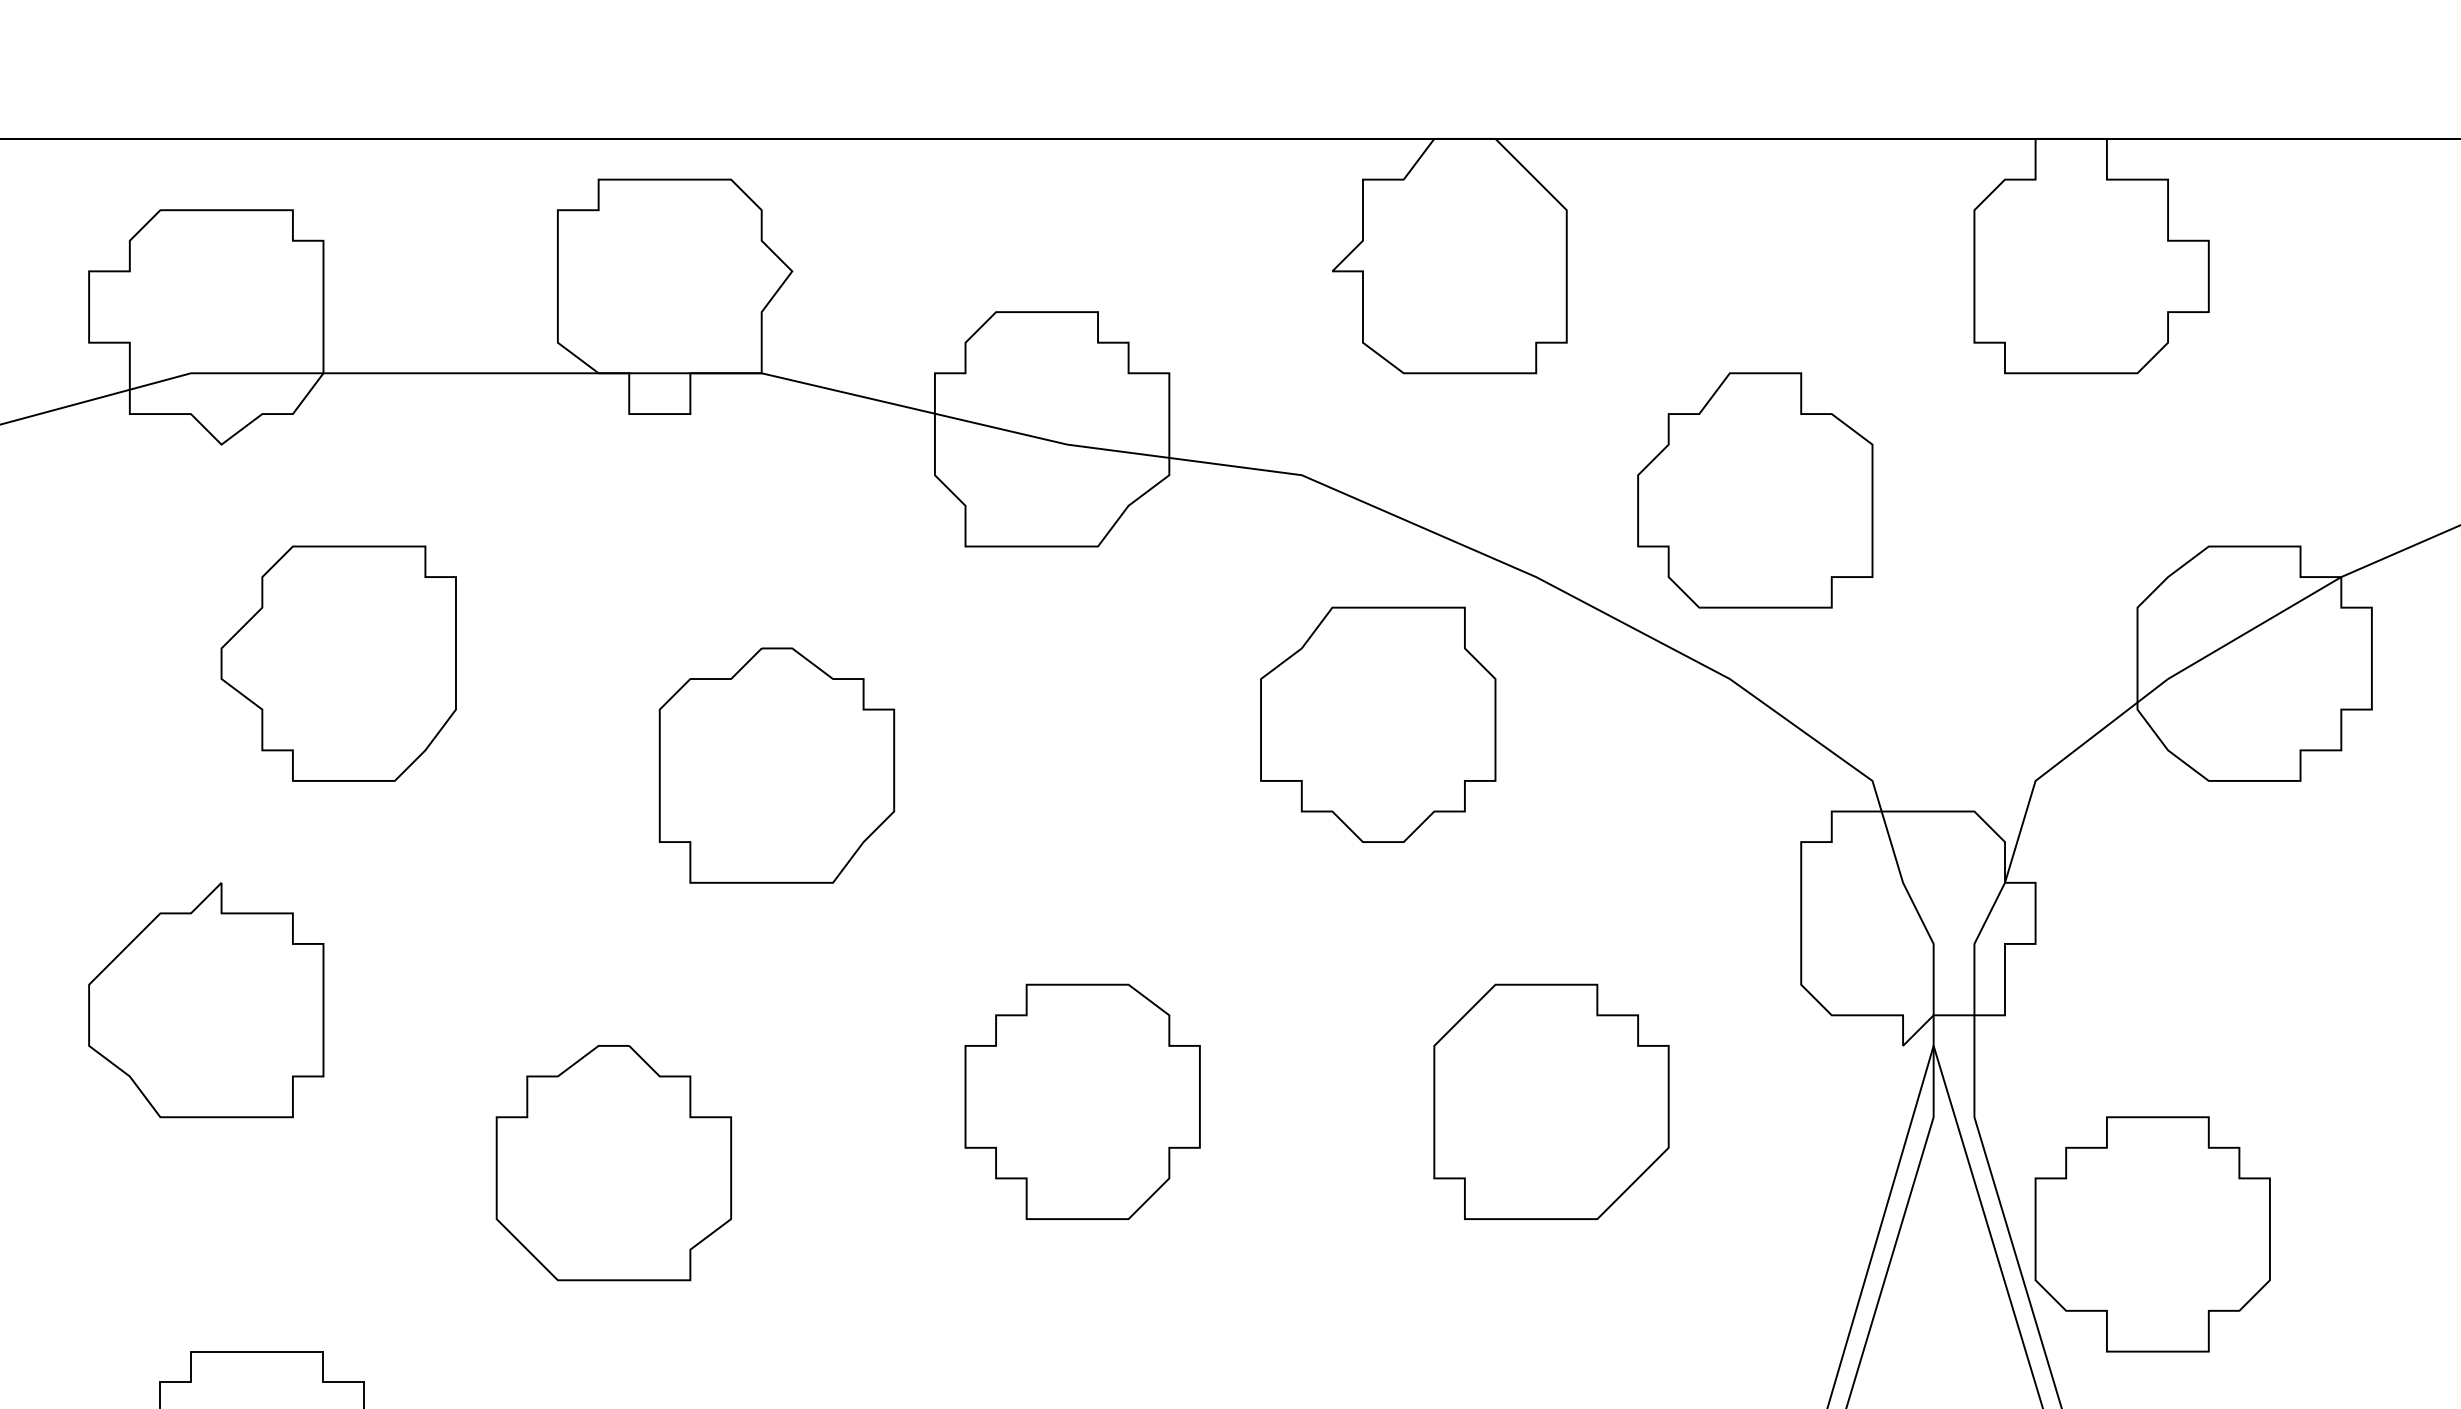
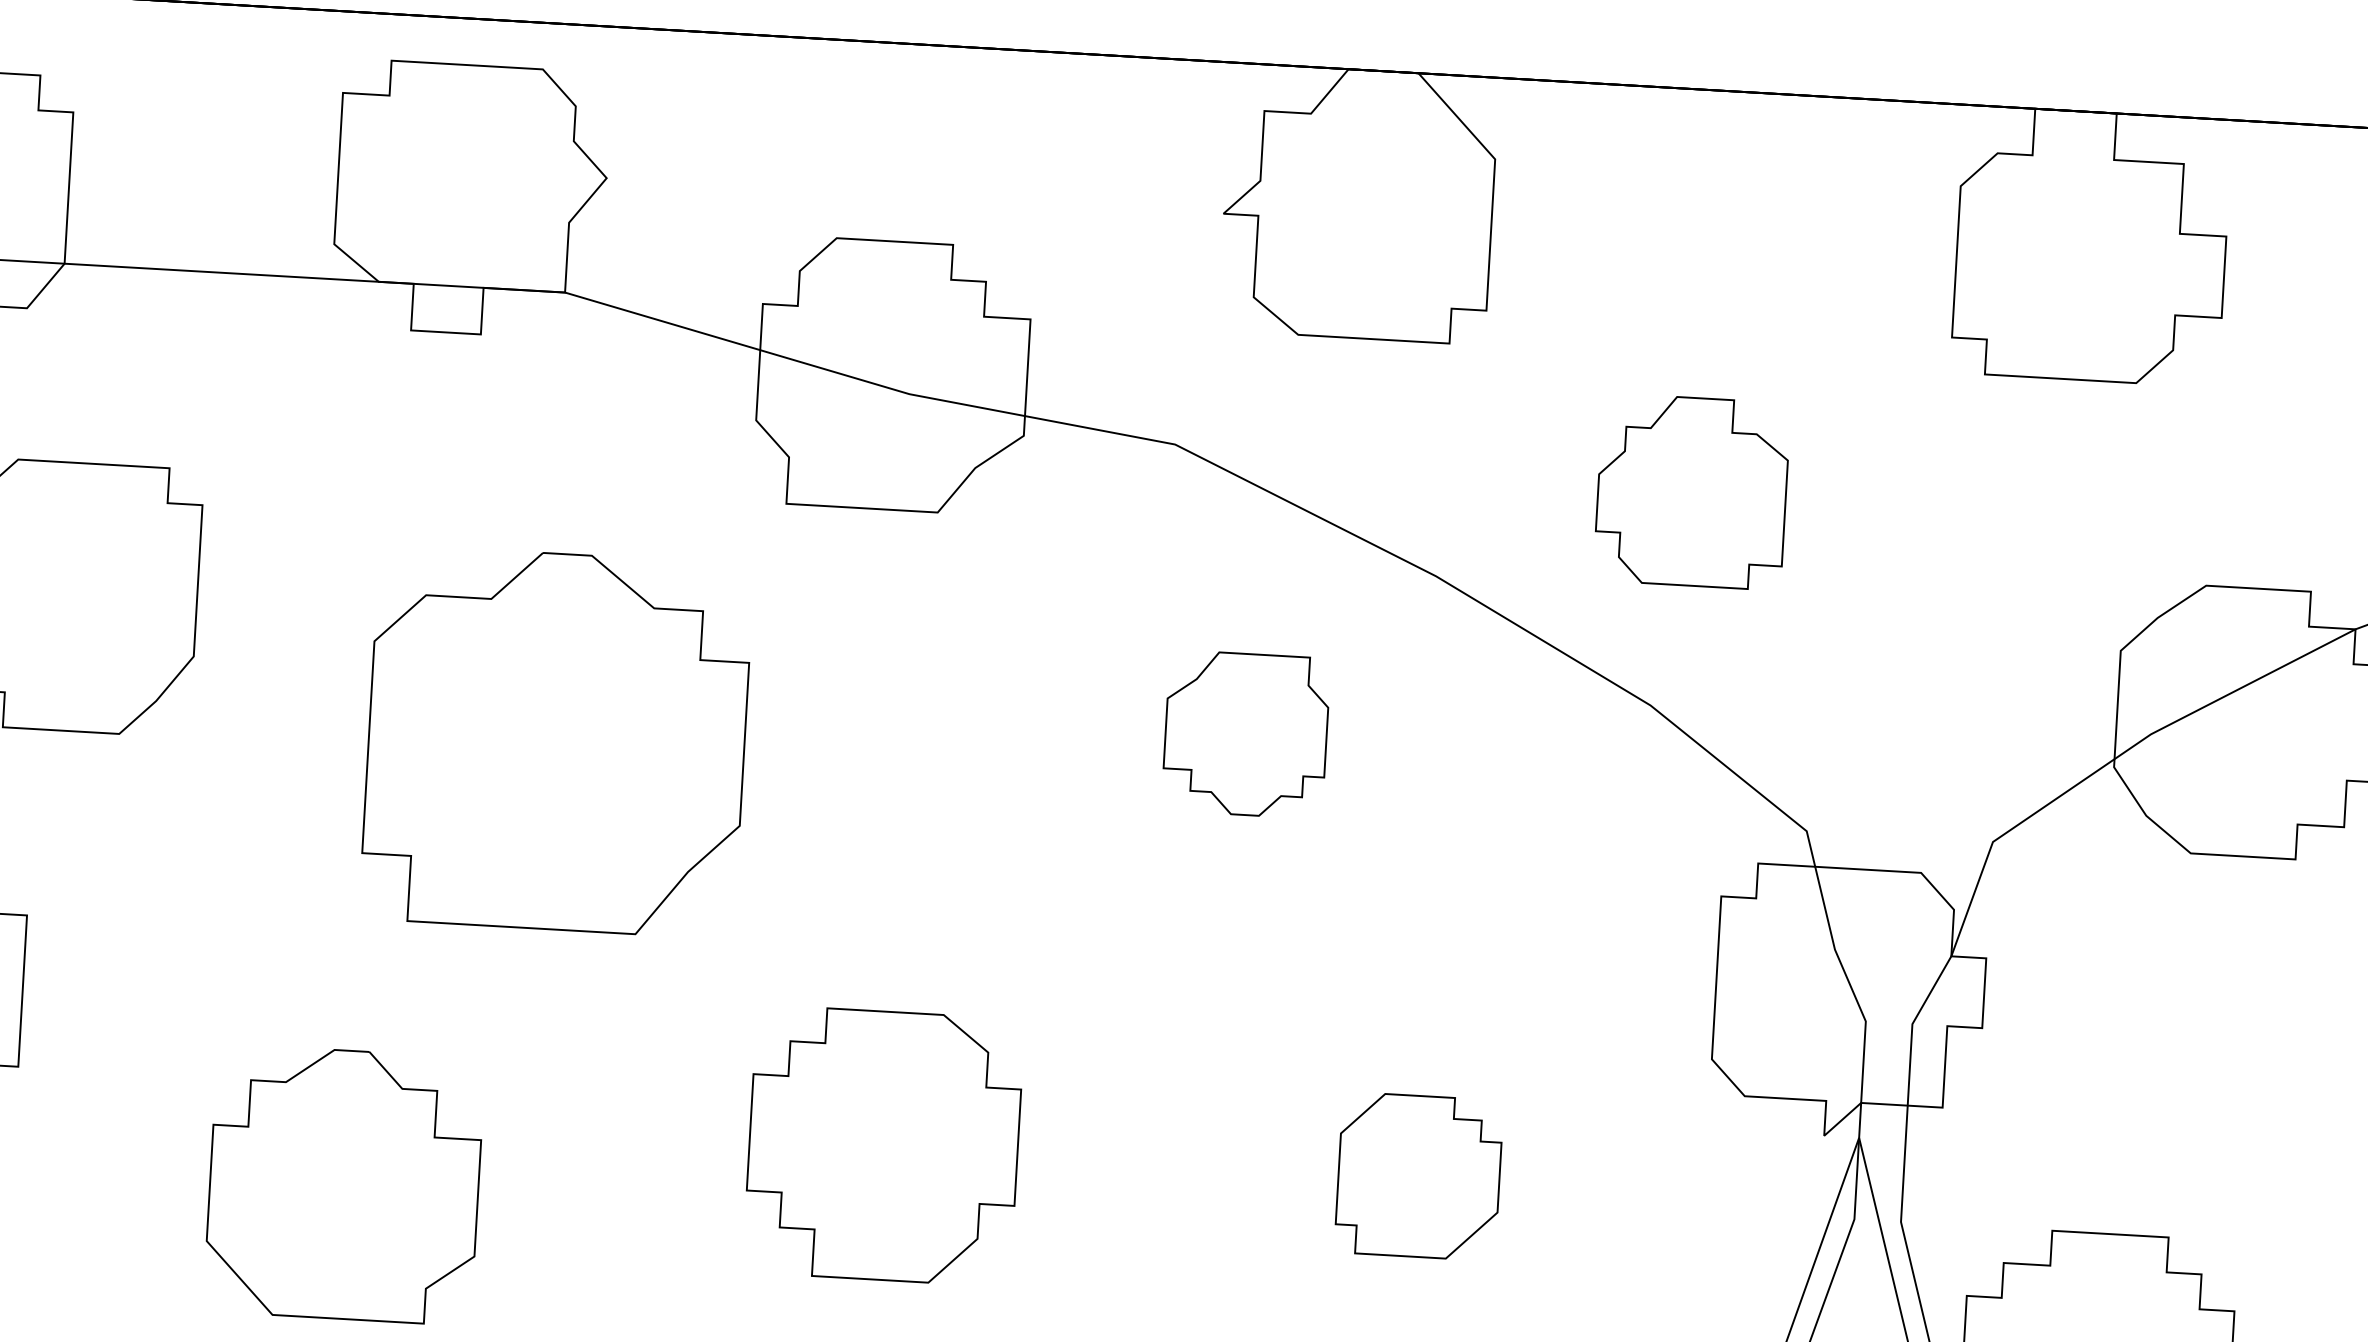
part: (1755, 490) -> (1692, 491), size x0.7
part: (1378, 724) -> (1246, 734), size x0.6
part: (776, 765) -> (556, 741), size x1.4
part: (1551, 1101) -> (1419, 1176), size x0.6

